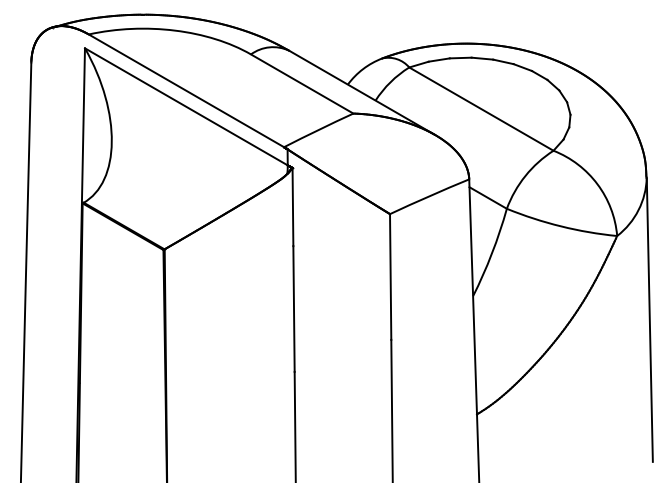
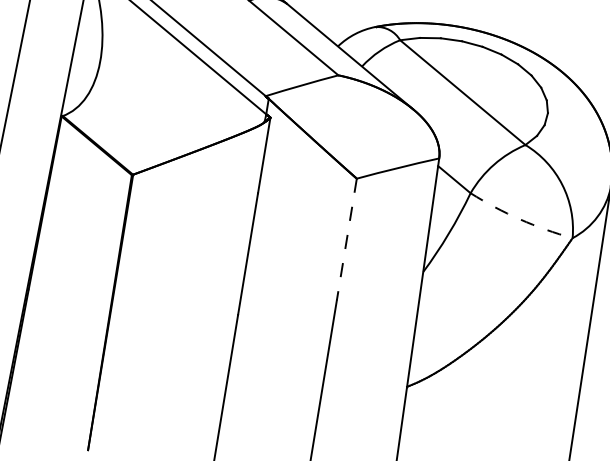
arc: (561, 226) -> (520, 219), solid -> dashed
line: (390, 277) -> (346, 239), solid -> dashed

